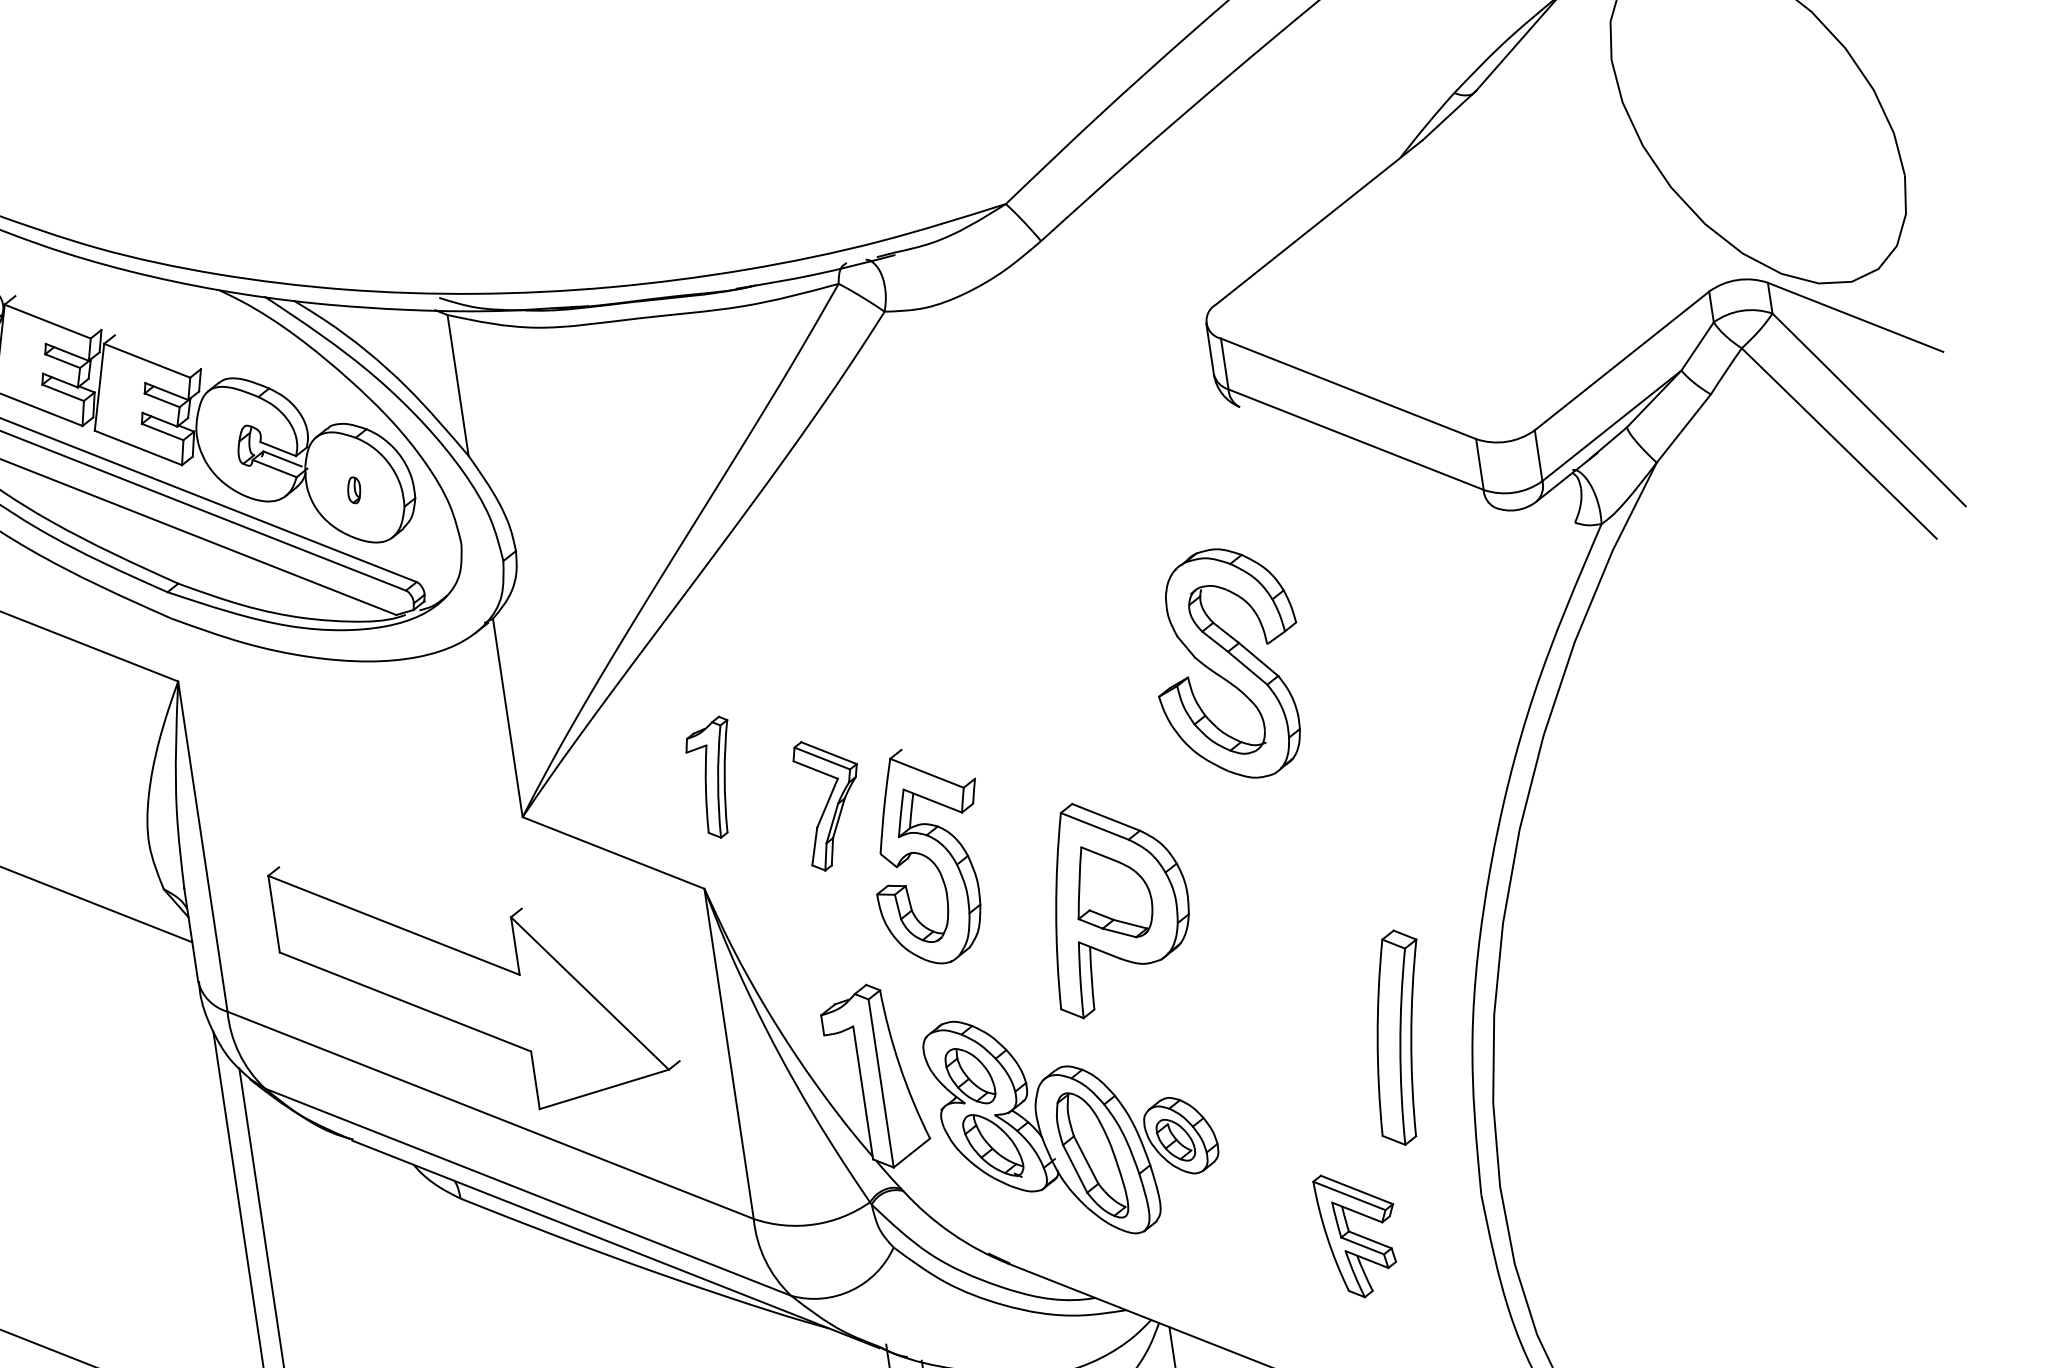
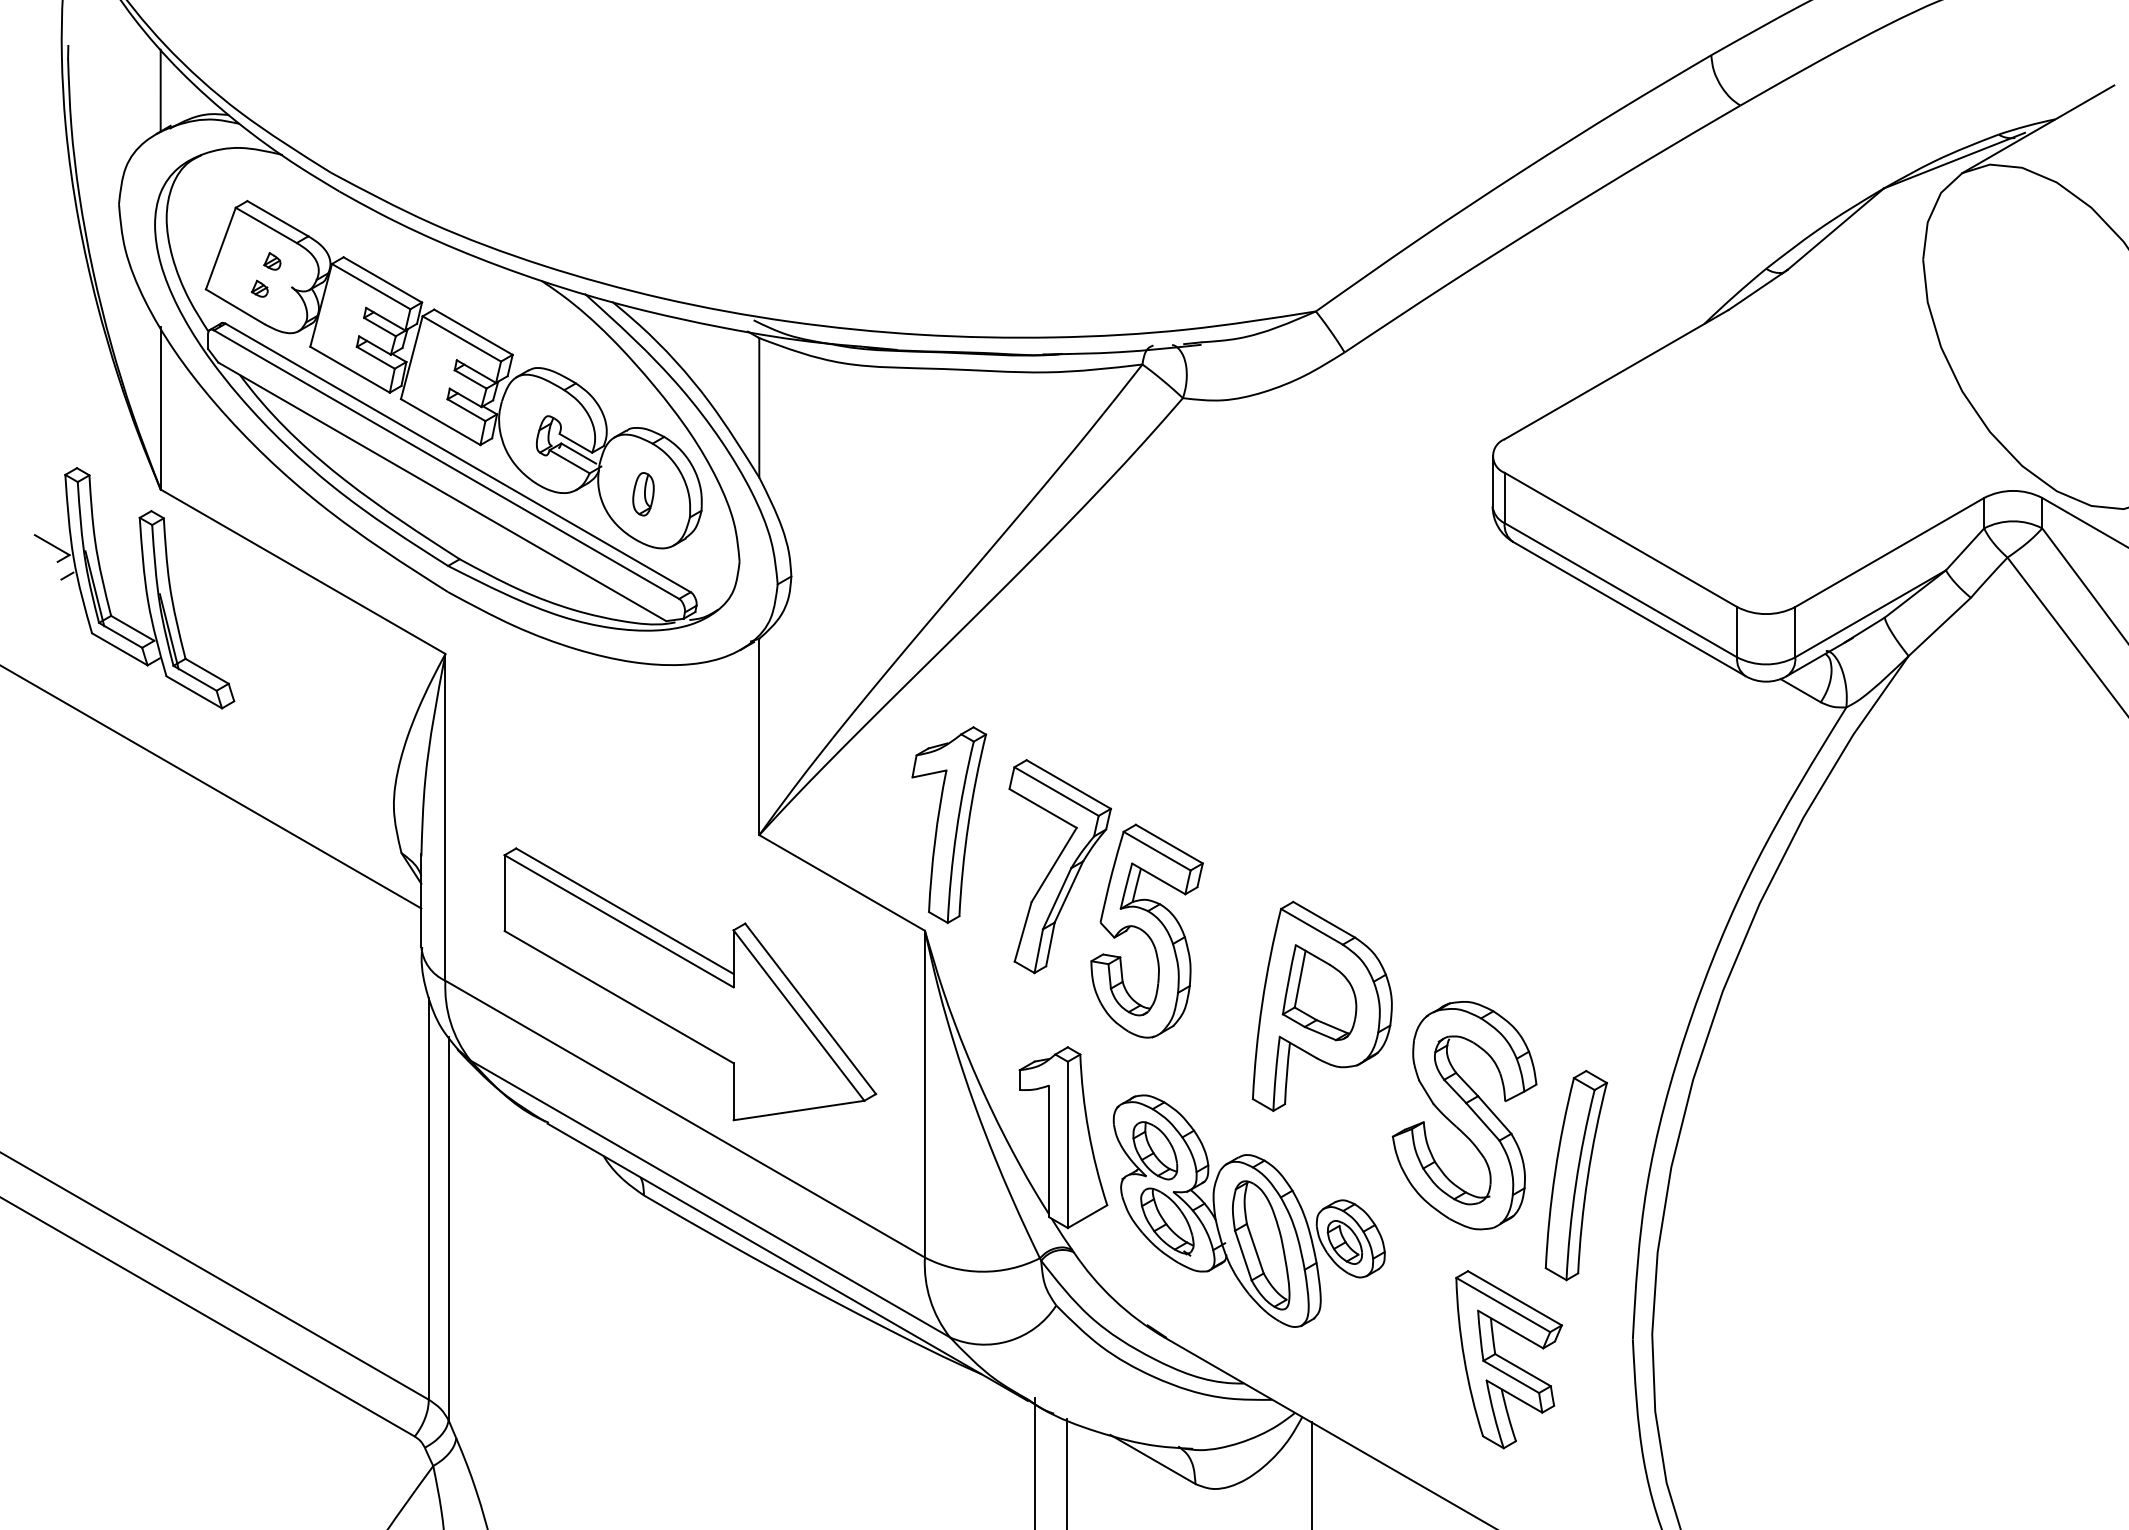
line: (58, 312) -> (382, 279), added
line: (157, 351) -> (473, 331), added
line: (1367, 456) -> (1629, 608), added
part: (354, 490) -> (643, 494), size x1.67
line: (1552, 513) -> (1800, 690), added
part: (1228, 664) -> (1464, 1115), moved
line: (937, 763) -> (1168, 843), added
part: (713, 777) -> (949, 824), size x1.67
part: (830, 803) -> (1059, 866), size x1.67
line: (1090, 880) -> (1299, 978), added
line: (397, 913) -> (624, 910), added
line: (600, 984) -> (810, 1008), added
part: (1358, 1233) -> (1508, 1359), size x1.43

